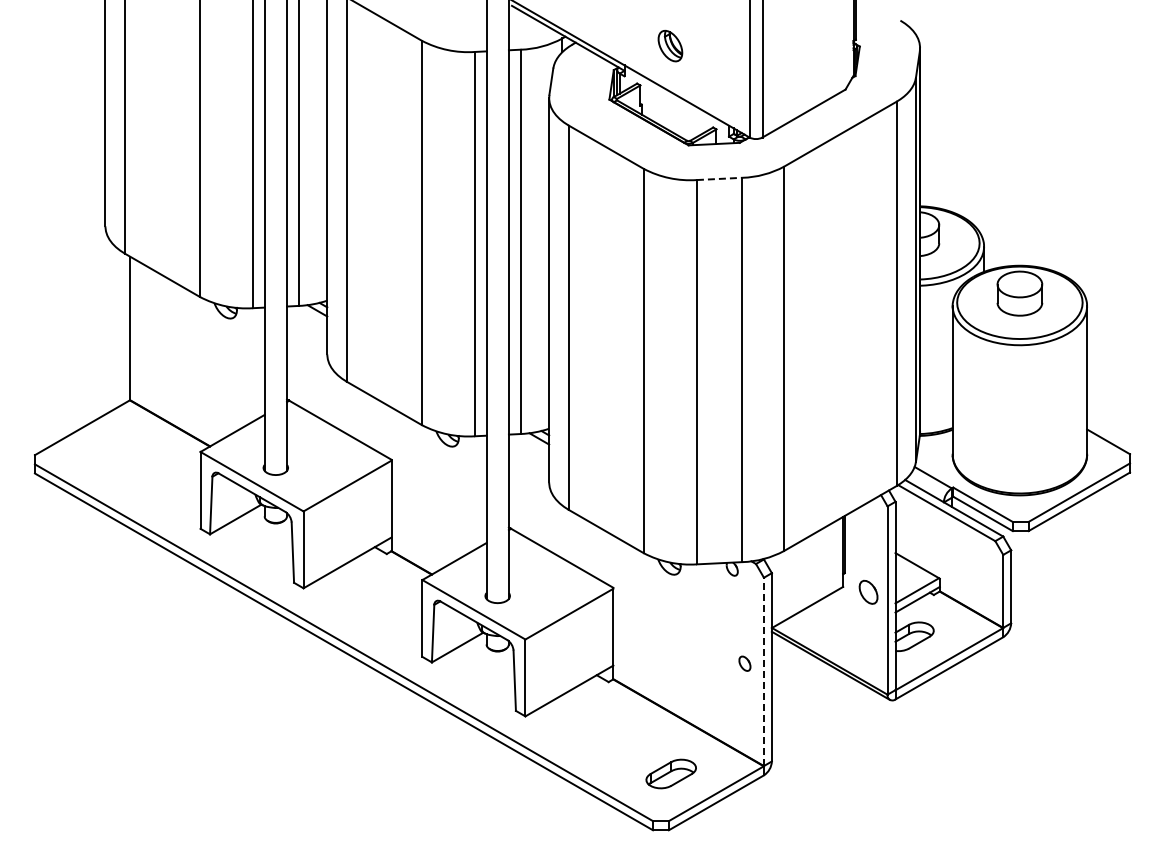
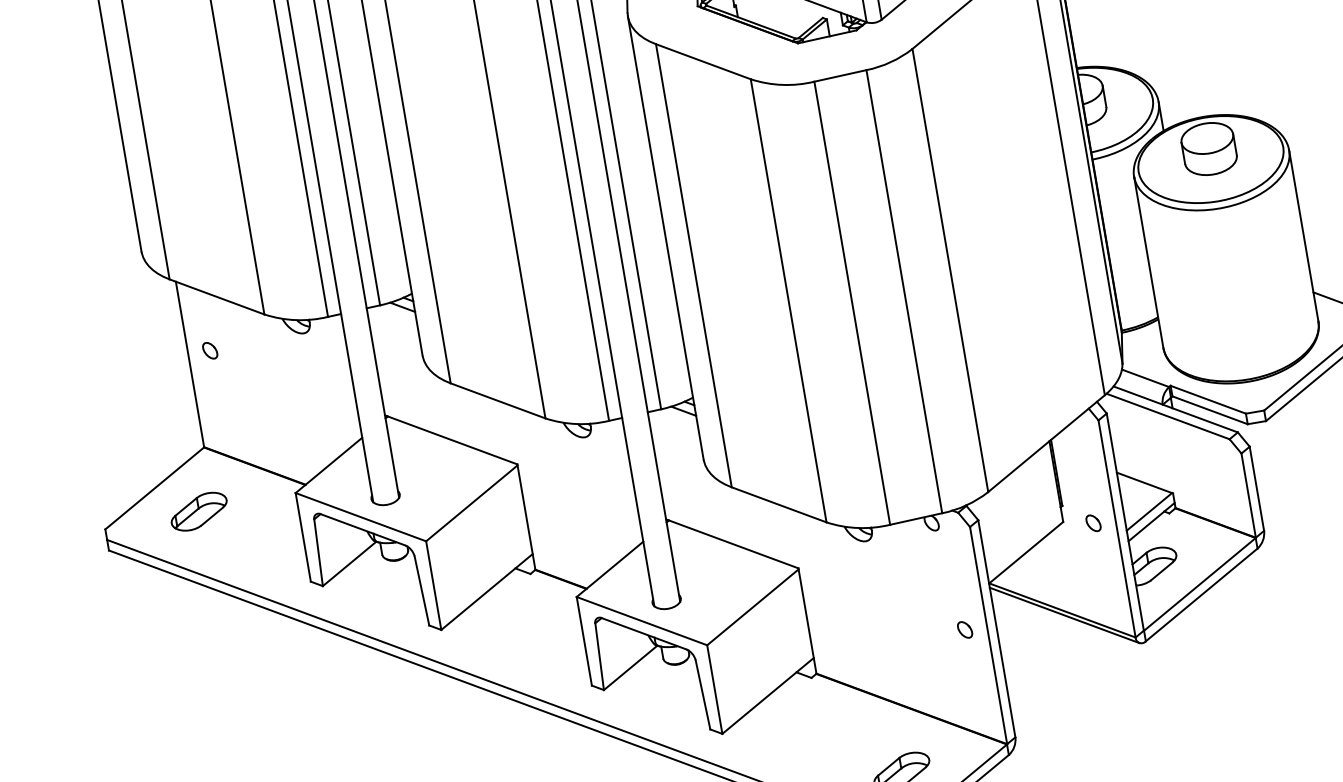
line: (719, 178) -> (840, 75), dashed -> solid
part: (148, 319) -> (209, 350), added
part: (116, 453) -> (199, 511), added
part: (868, 592) -> (1093, 523), size x0.62
line: (763, 671) -> (988, 635), dashed -> solid

